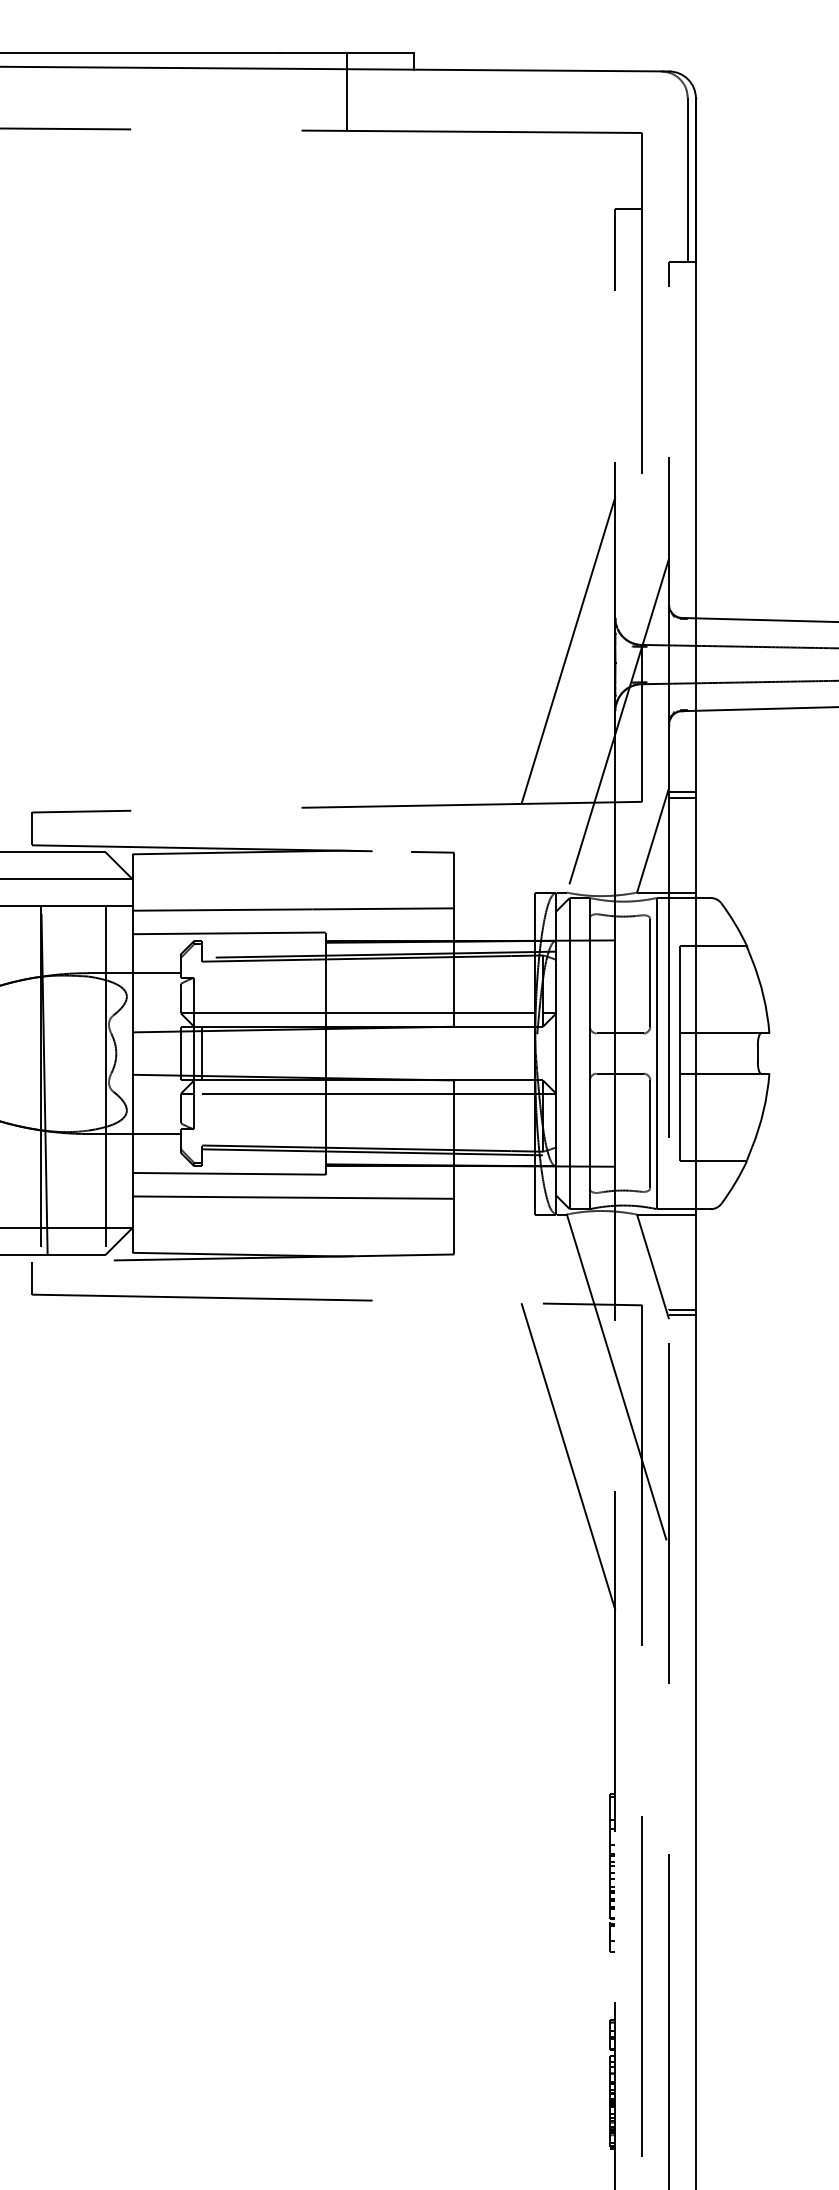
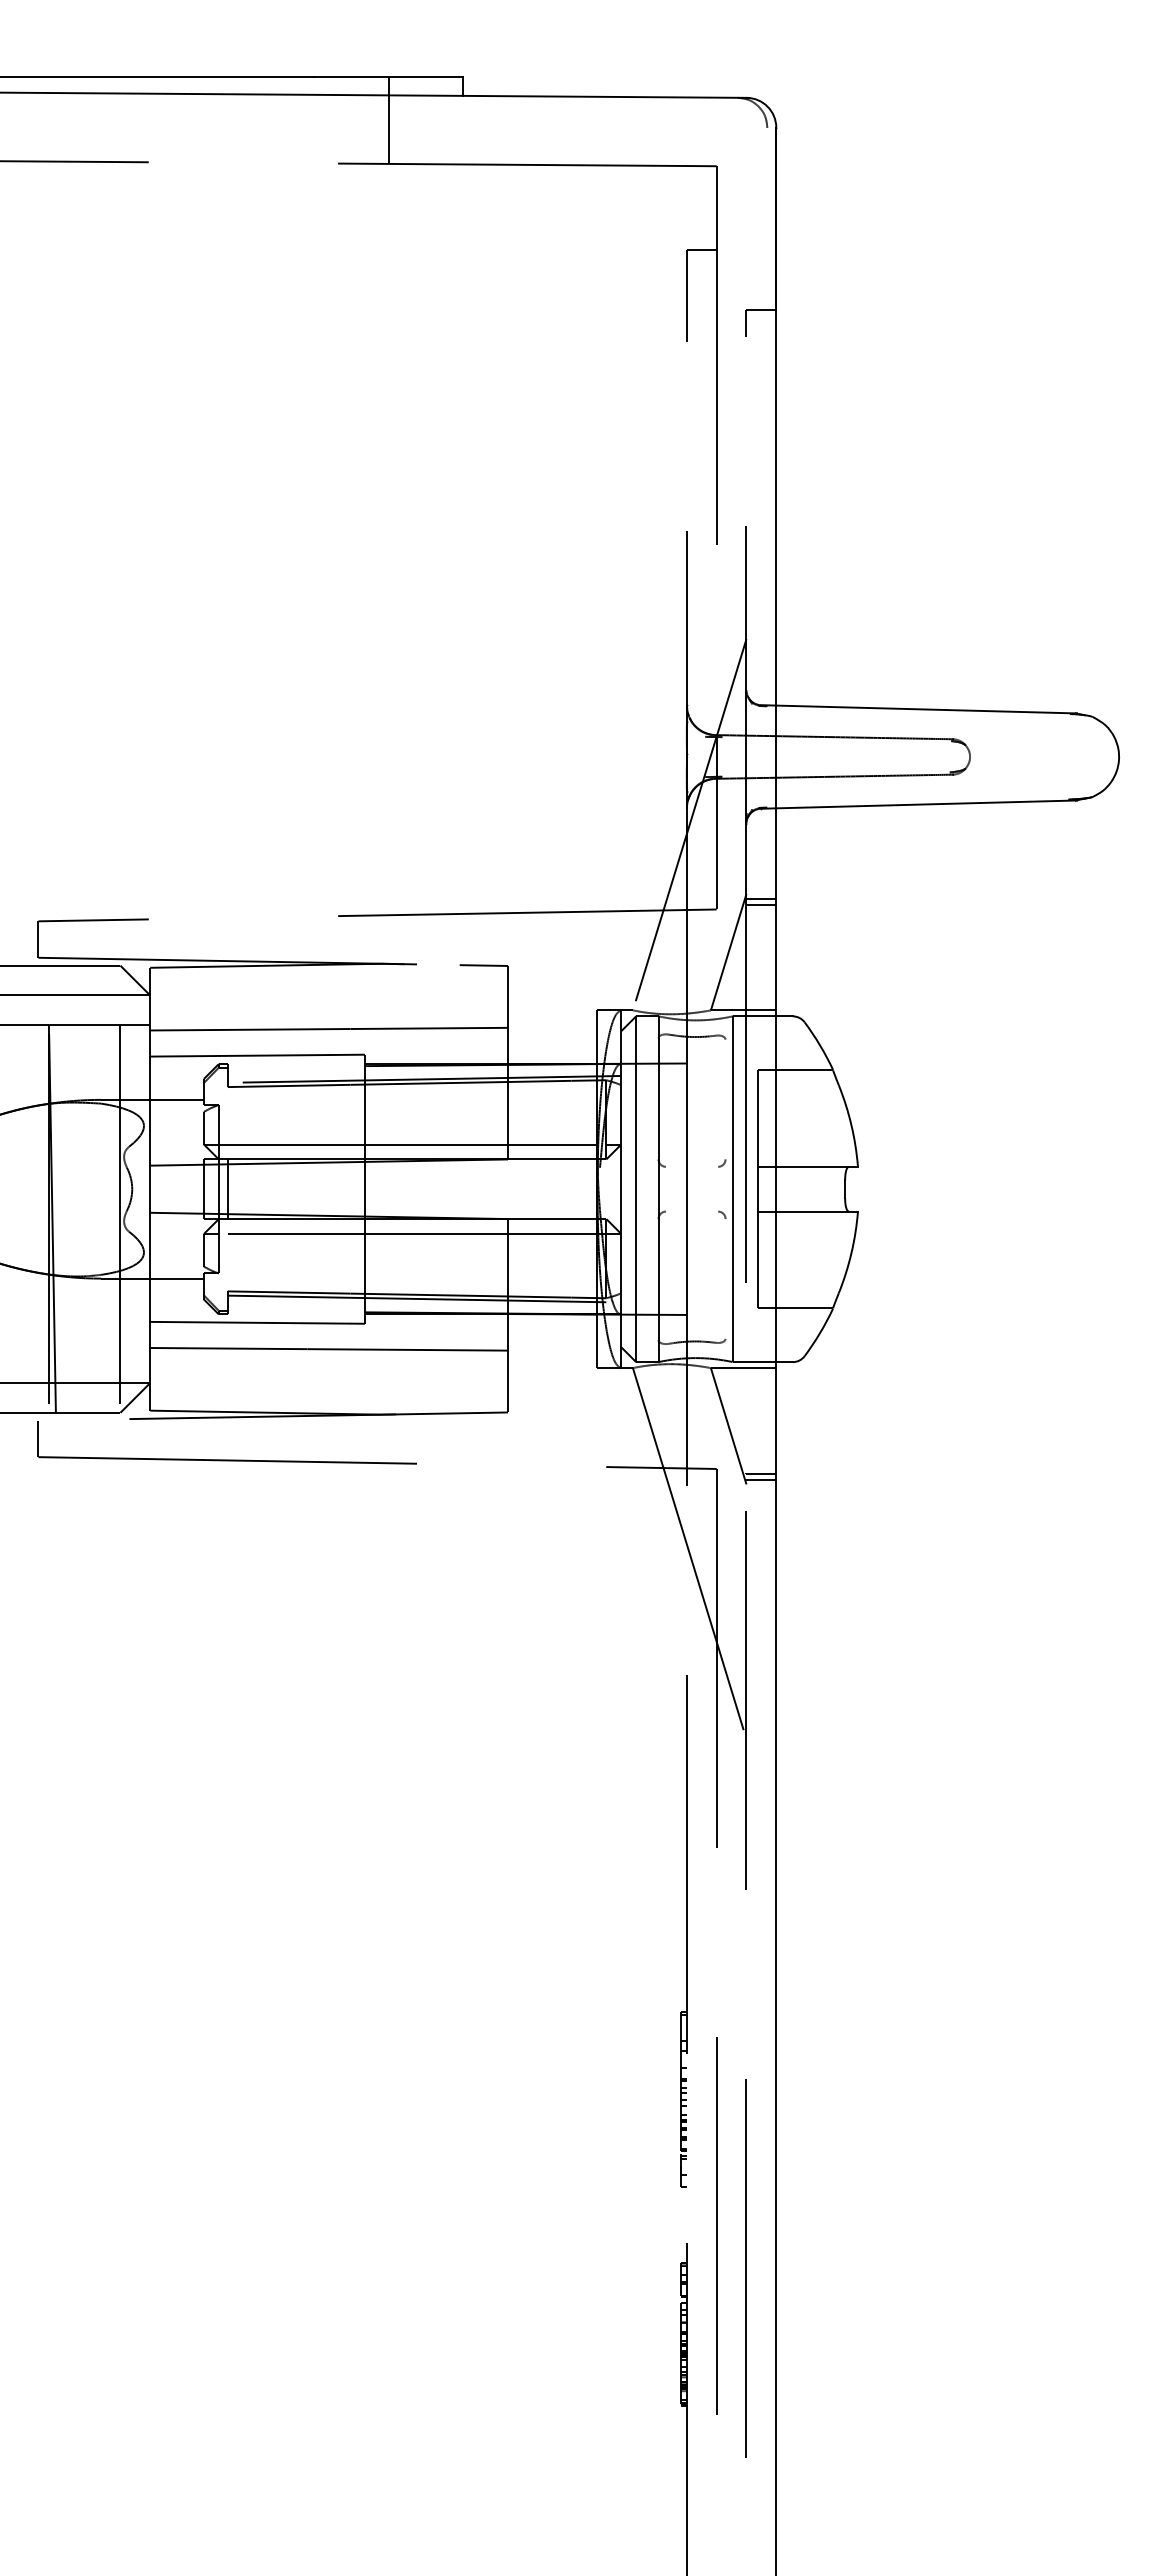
line: (687, 180) -> (767, 218), removed
line: (568, 649) -> (634, 740), removed
line: (650, 972) -> (725, 1099), removed
line: (619, 1033) -> (691, 1166), removed
line: (619, 1073) -> (691, 1211), removed
line: (650, 1133) -> (725, 1278), removed
line: (568, 1456) -> (634, 1636), removed

